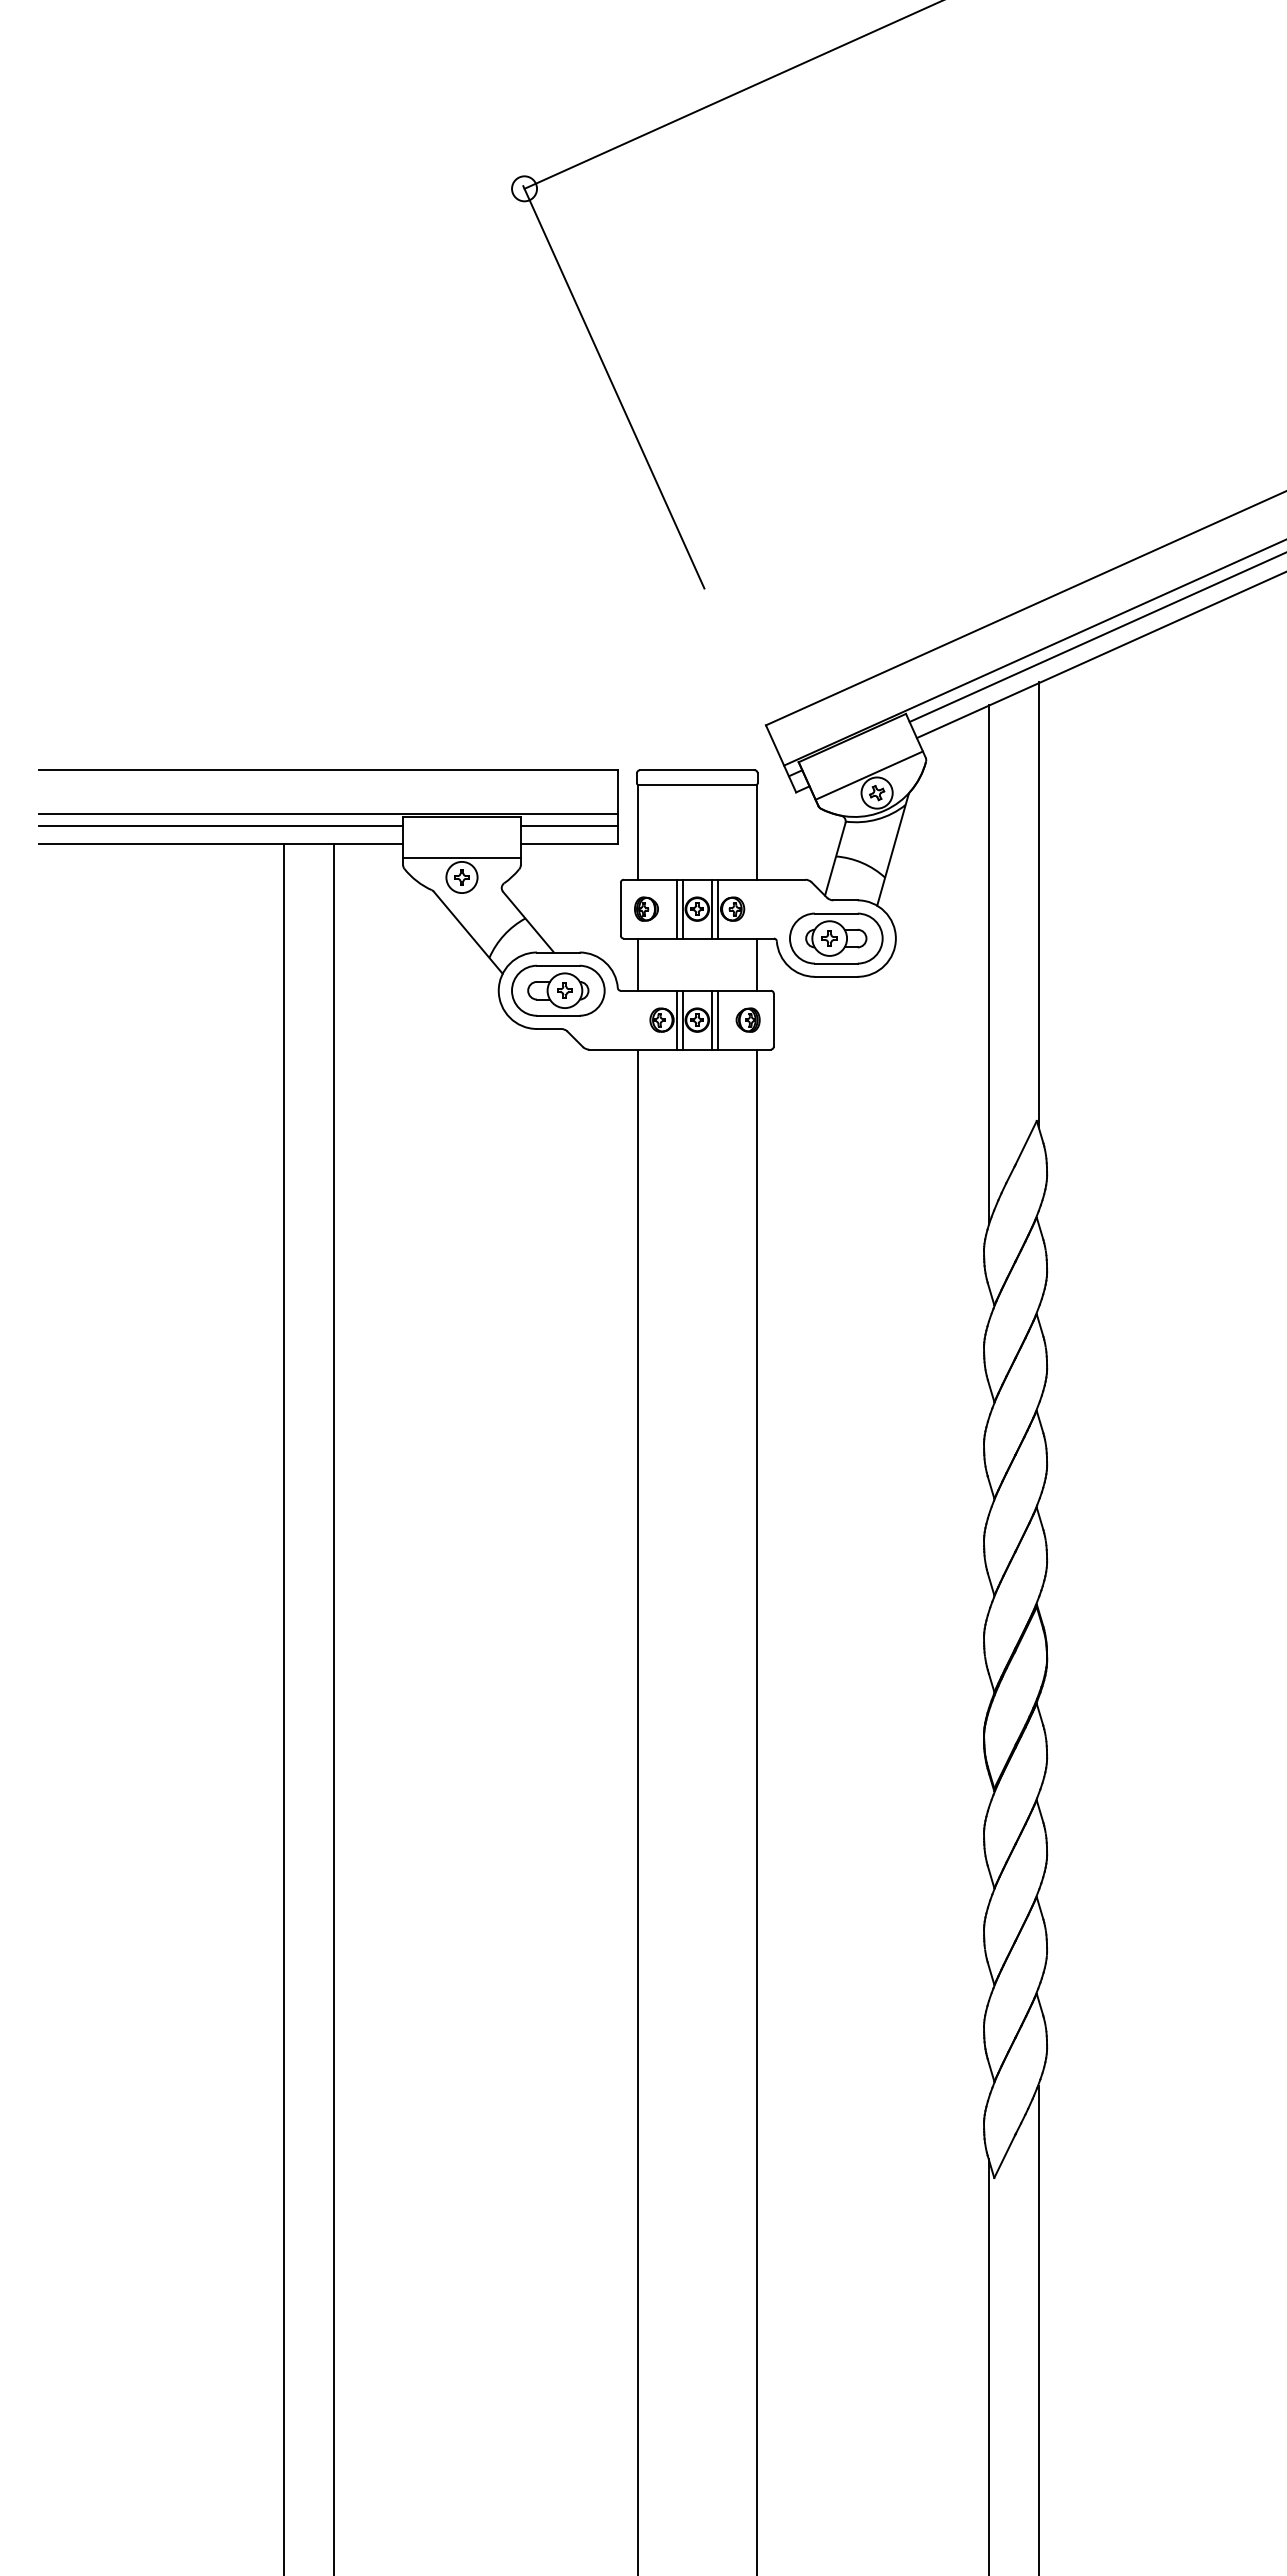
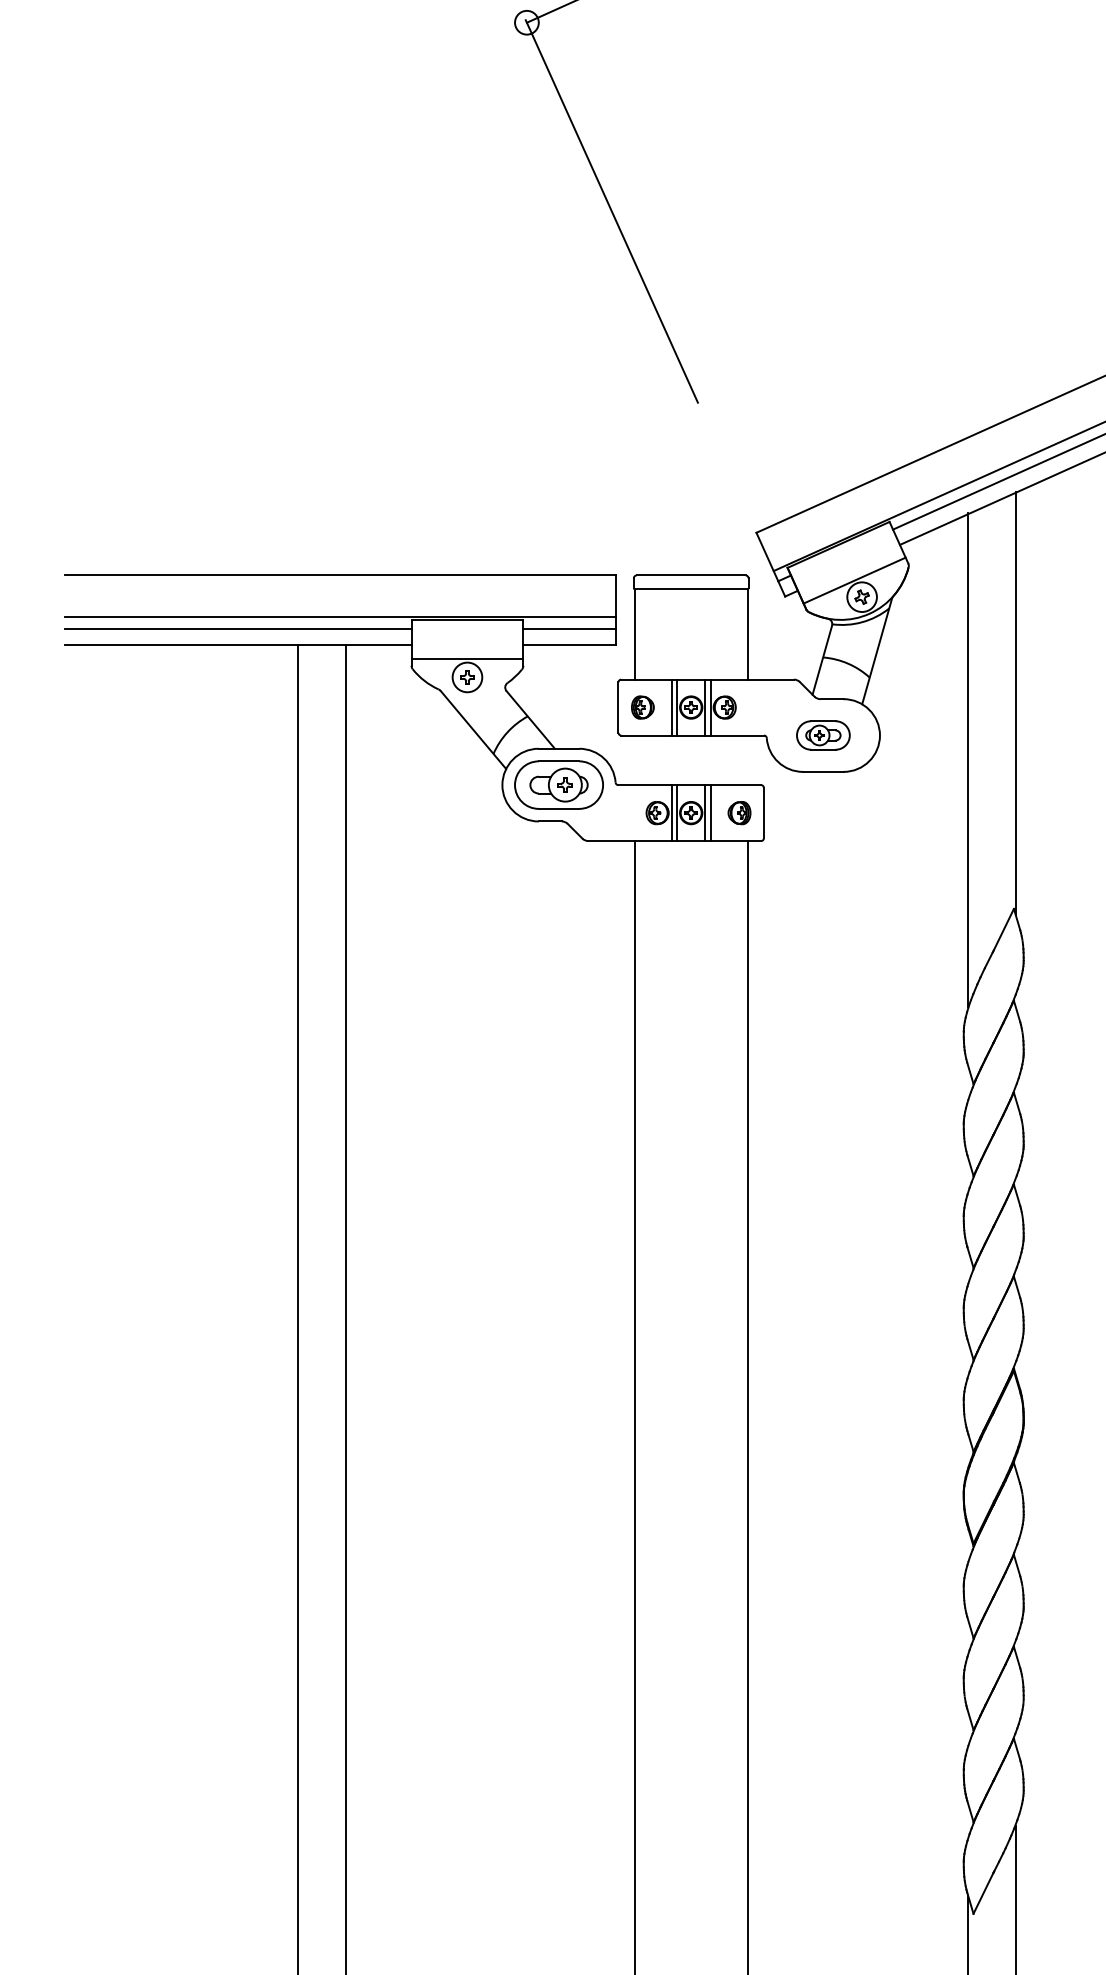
part: (836, 938) -> (823, 735), size x0.6
line: (637, 964) -> (634, 760), removed
line: (756, 964) -> (747, 760), removed

